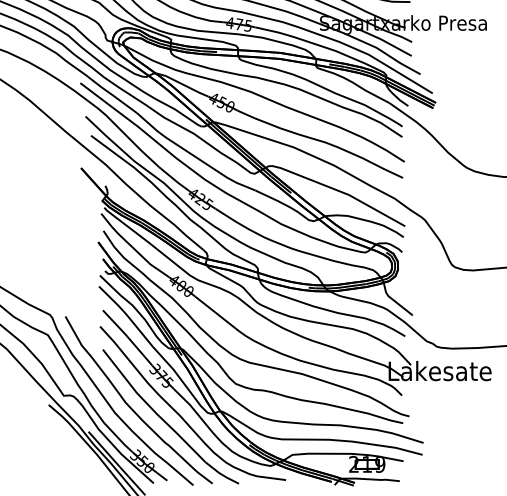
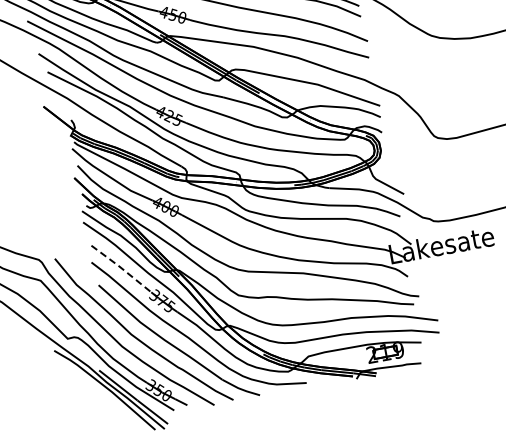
line: (128, 337) -> (122, 268), solid -> dashed

